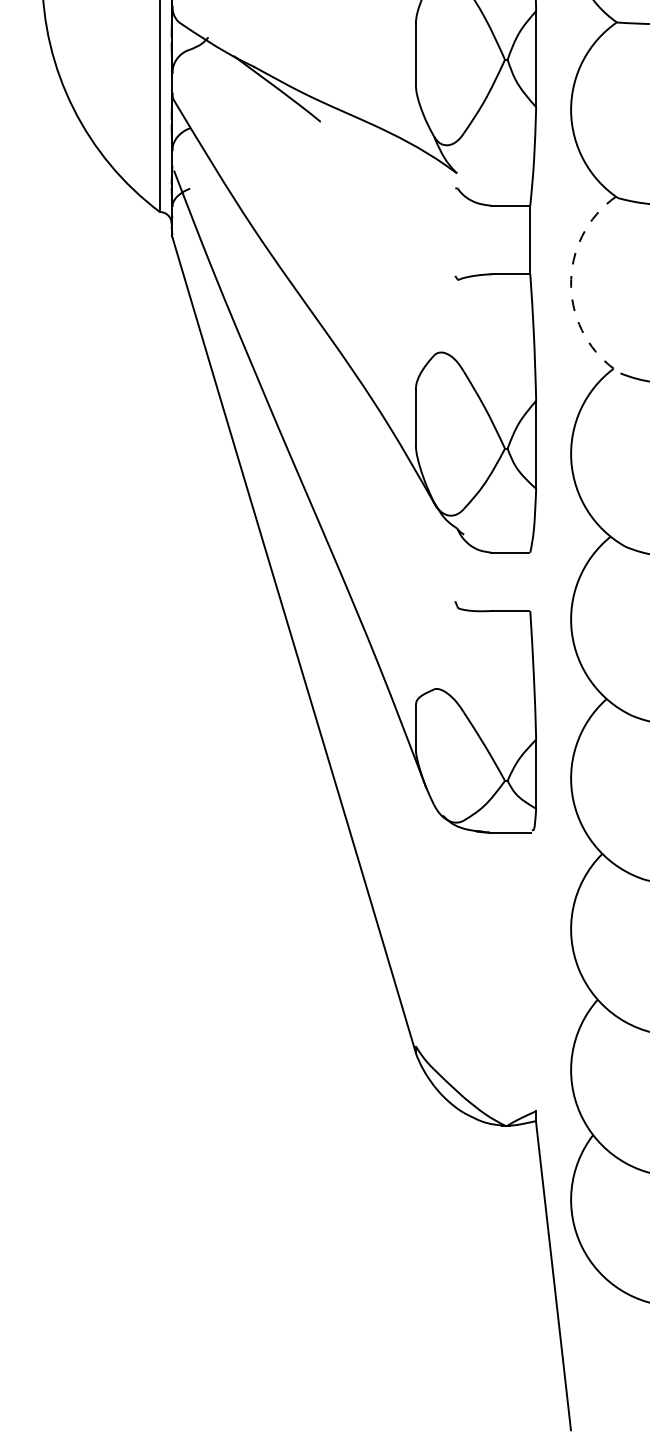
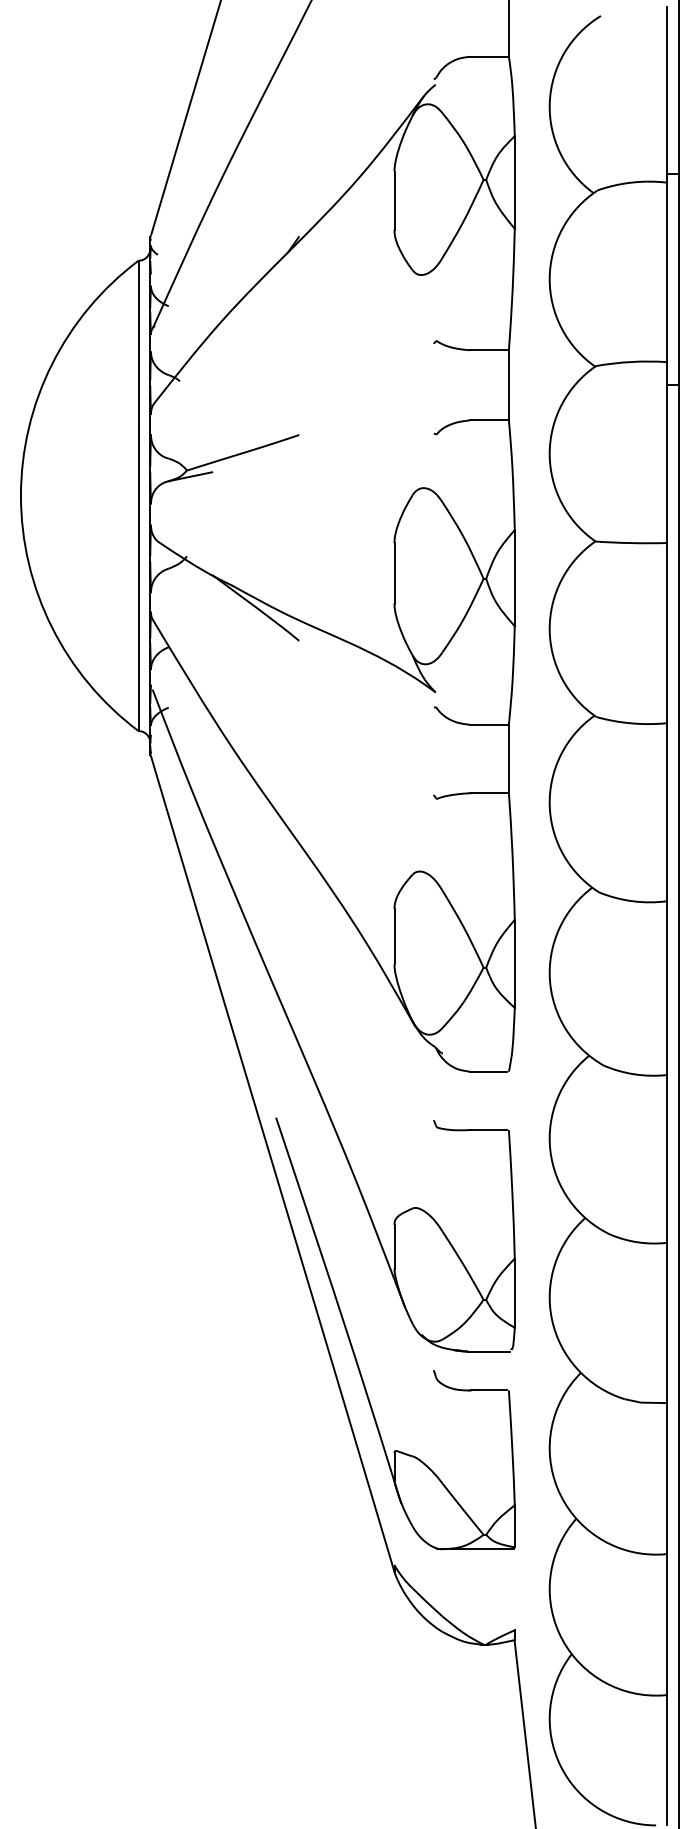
arc: (570, 286) -> (549, 805), dashed -> solid
part: (374, 829) -> (353, 1348), added

